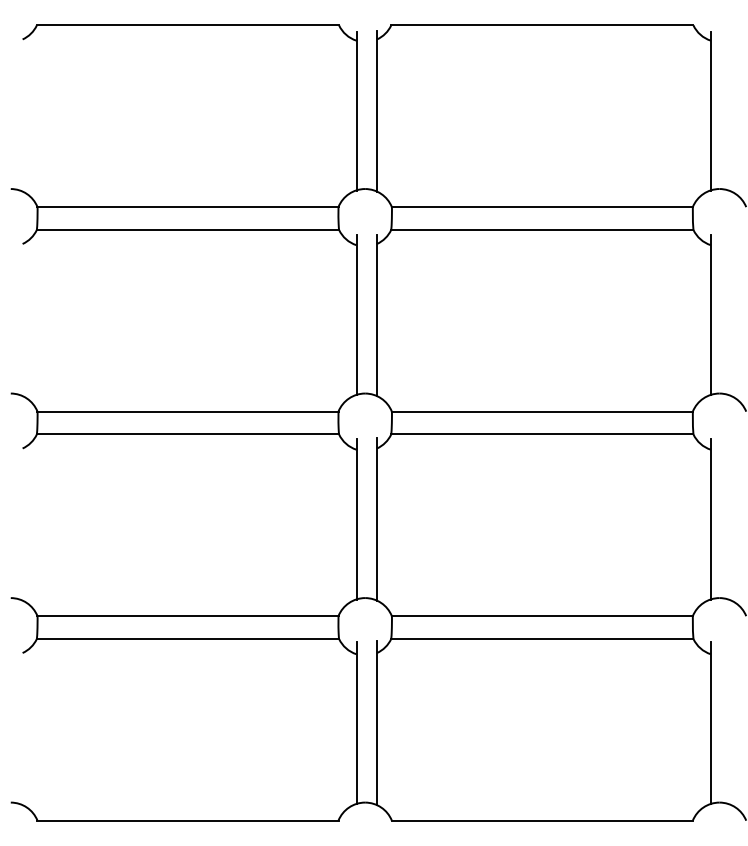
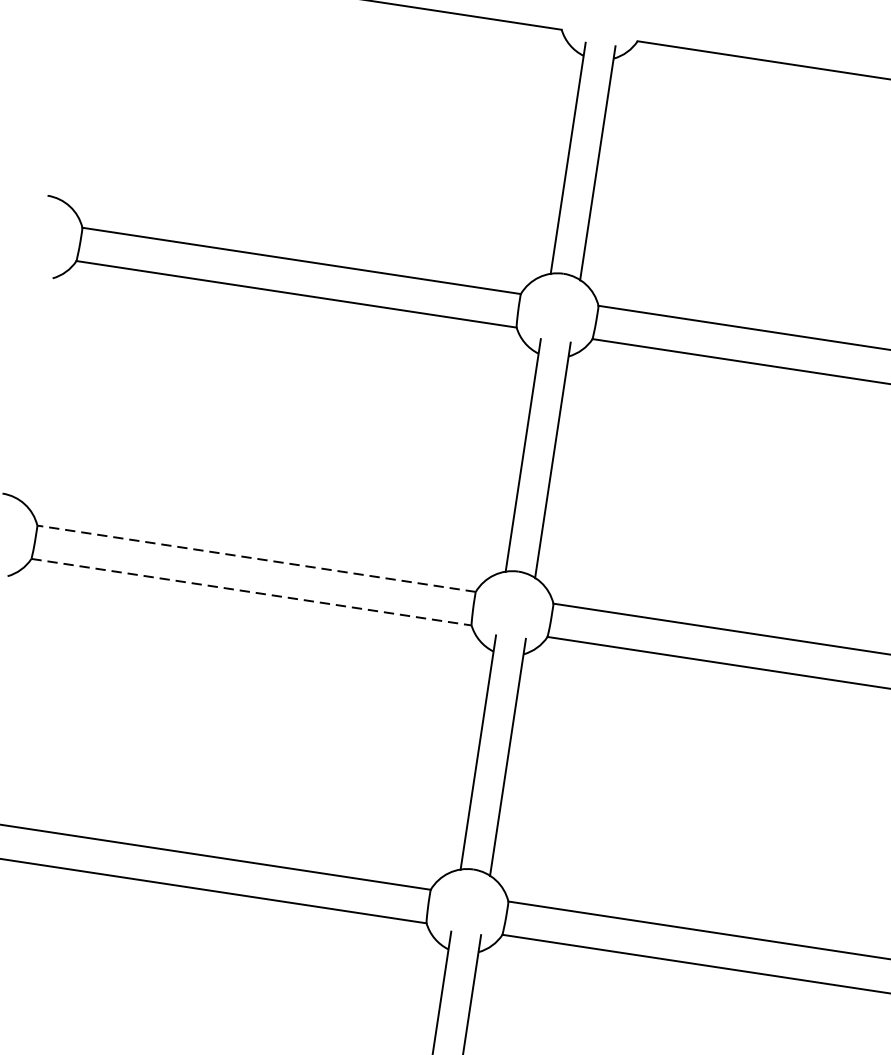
line: (187, 411) -> (255, 558), solid -> dashed
line: (188, 434) -> (252, 592), solid -> dashed

